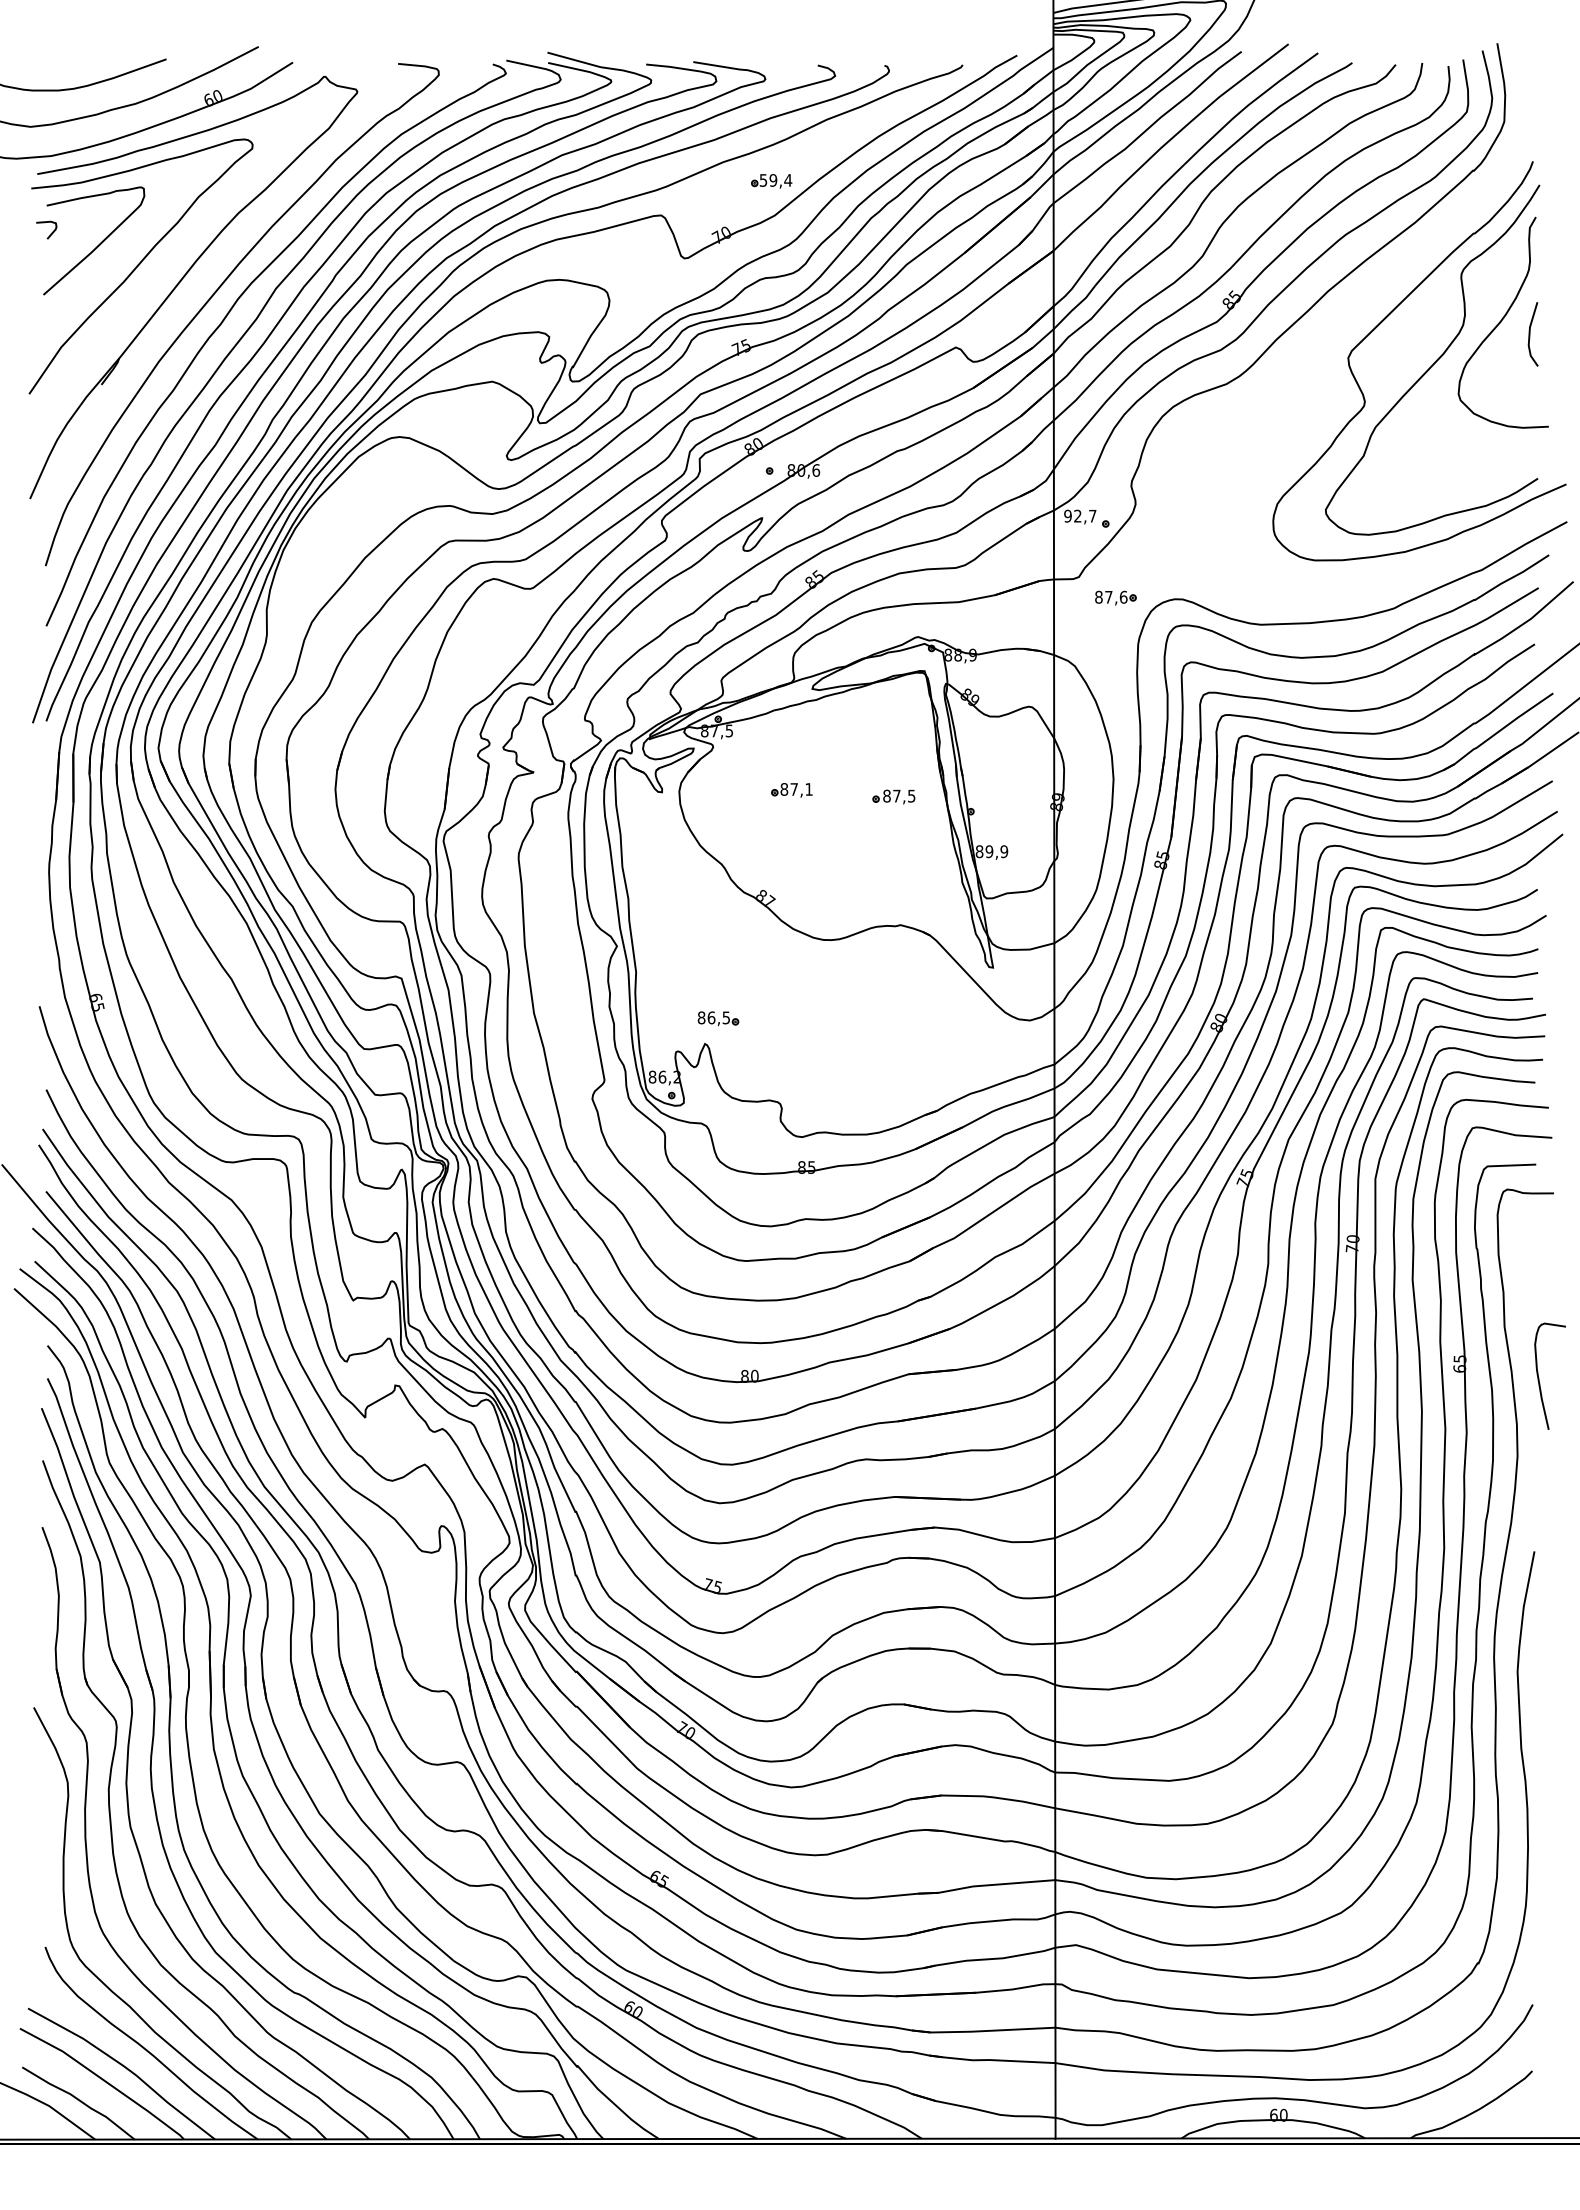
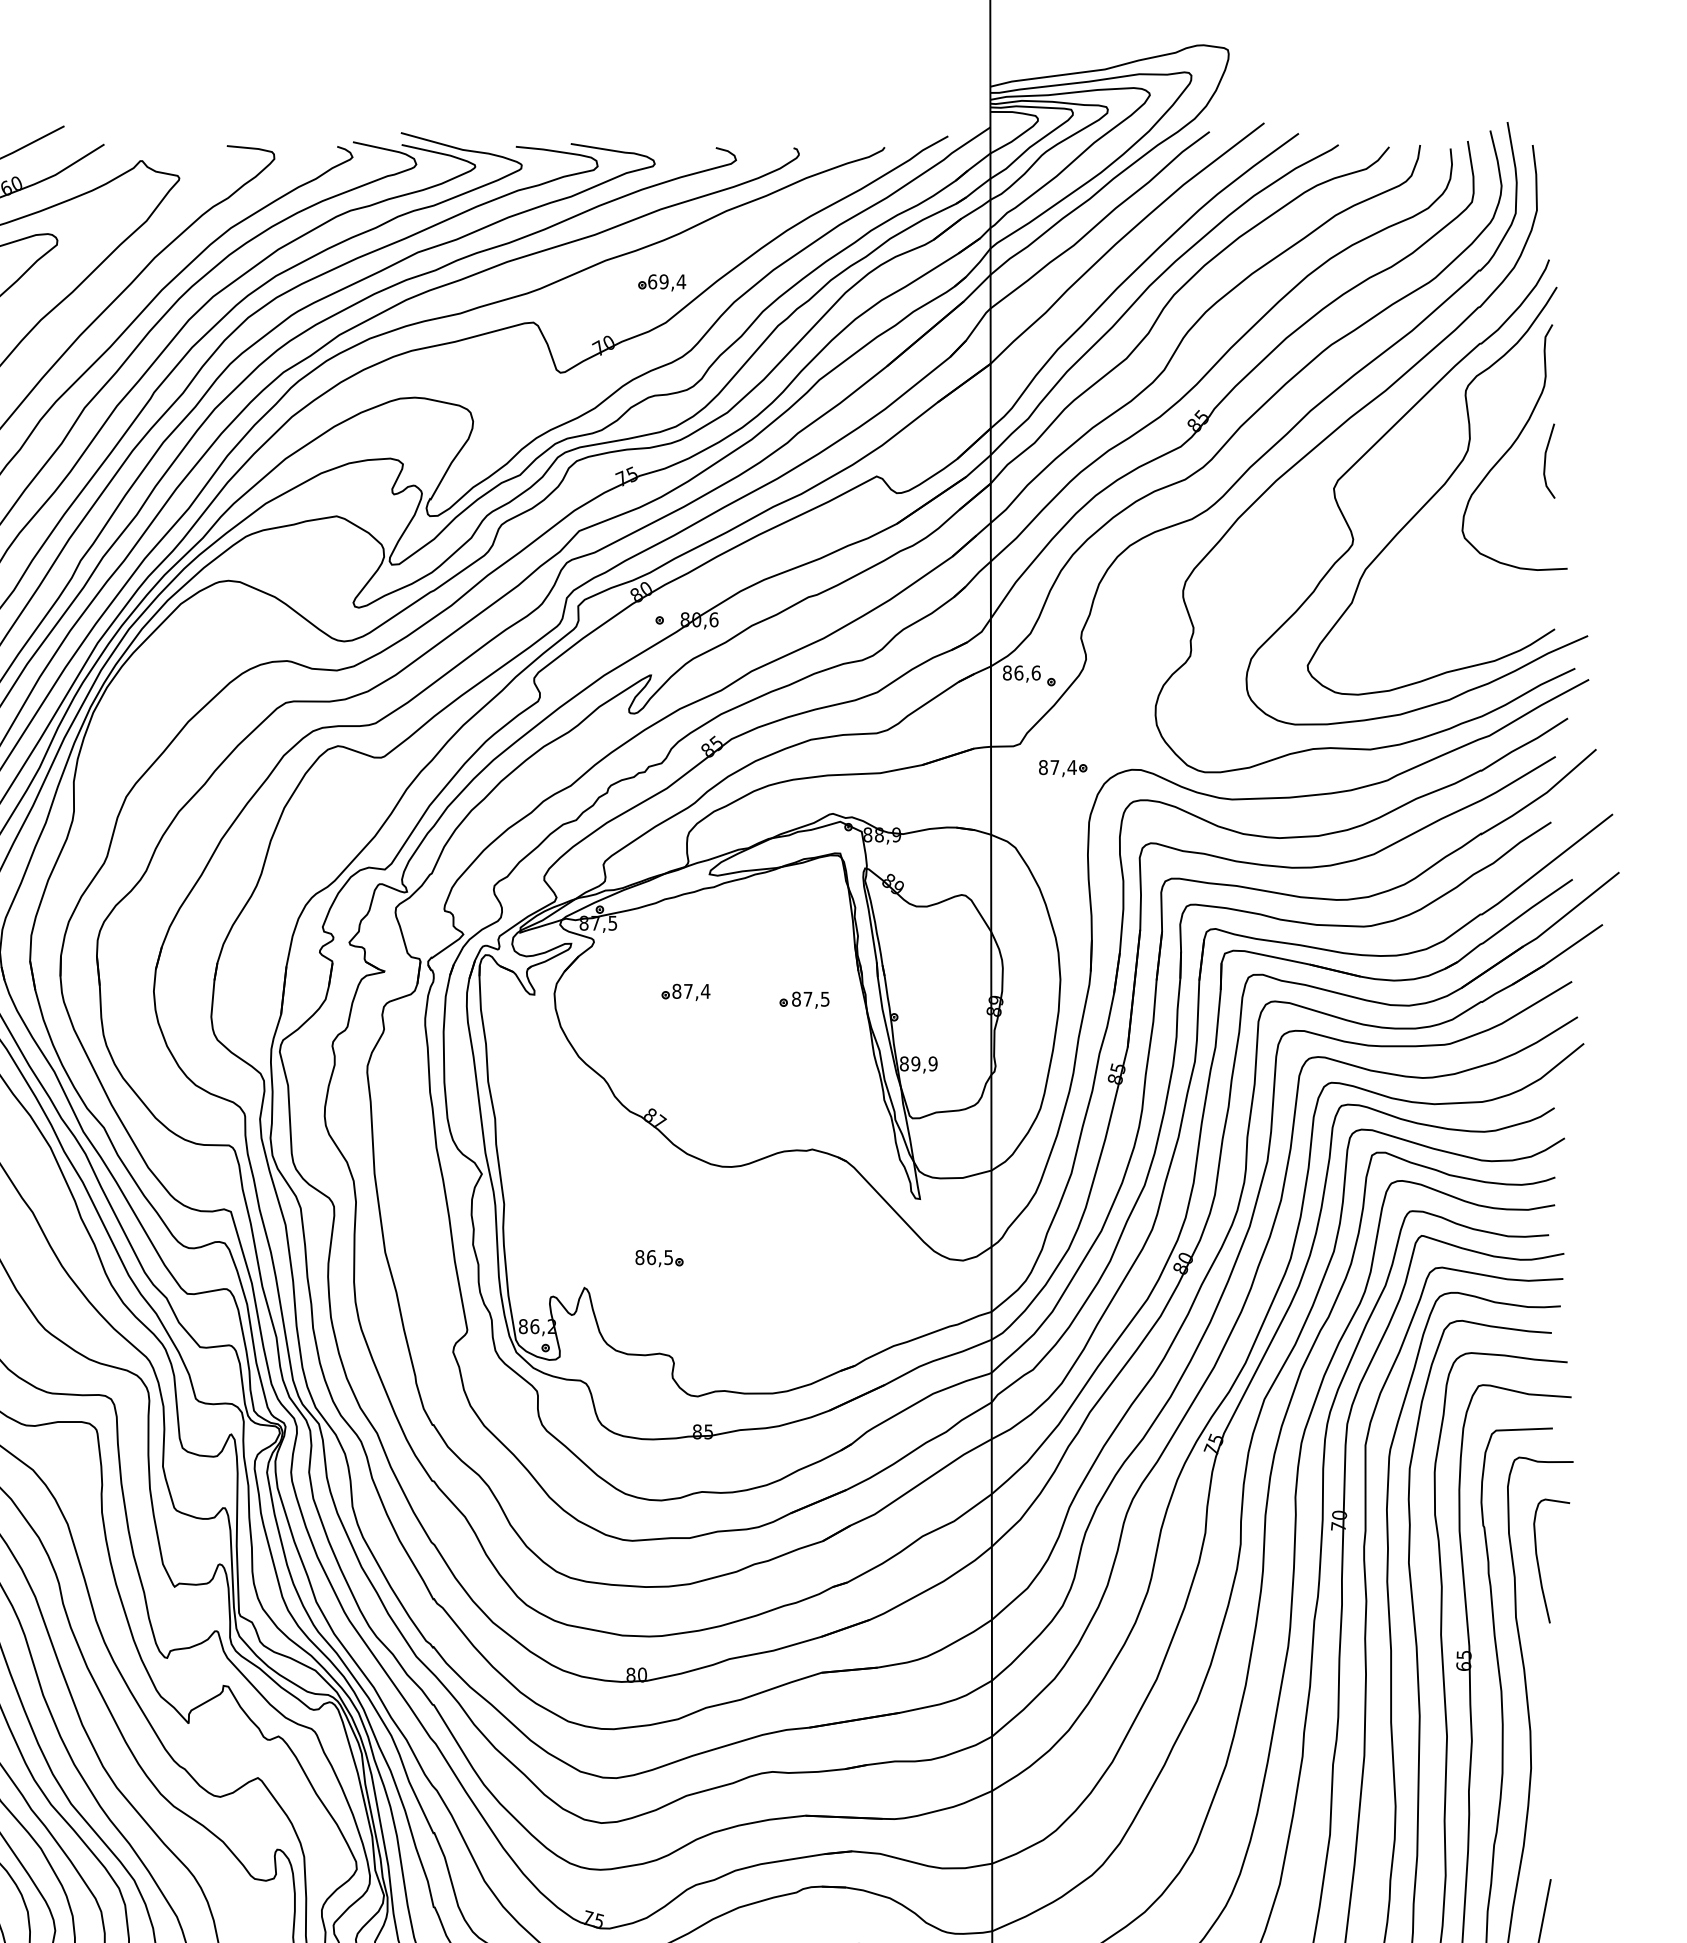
text: (763, 180) -> (652, 281), 59,4 -> 69,4
curve: (1354, 305) -> (1341, 427), added
text: (1080, 515) -> (1021, 672), 92,7 -> 86,6
text: (1123, 596) -> (1072, 766), 87,6 -> 87,4
text: (809, 789) -> (706, 991), 87,1 -> 87,4
part: (718, 1018) -> (659, 1258), moved
curve: (1539, 1377) -> (1539, 1562), moved

